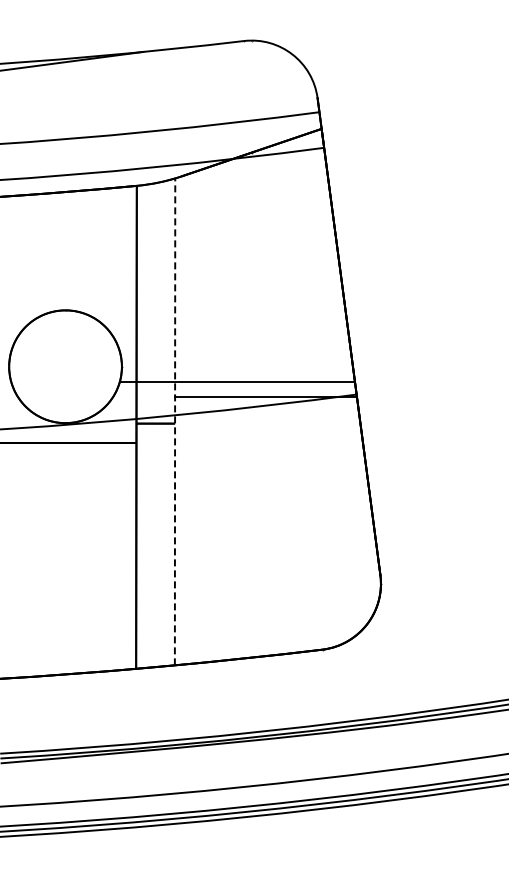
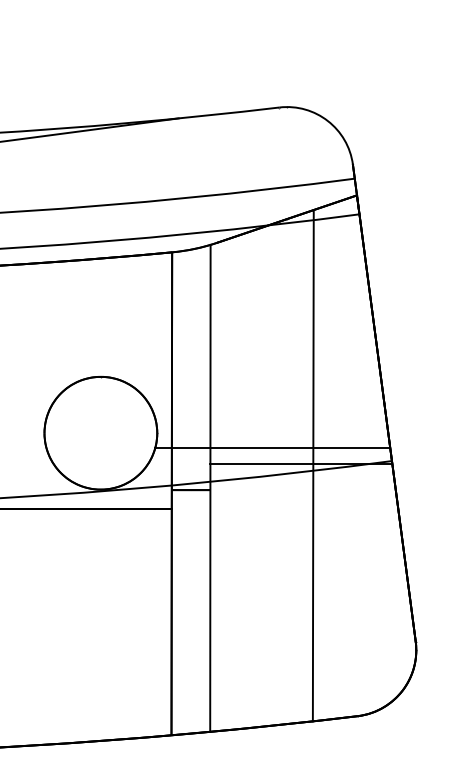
line: (277, 398) -> (312, 464), added
line: (175, 421) -> (210, 487), dashed -> solid

